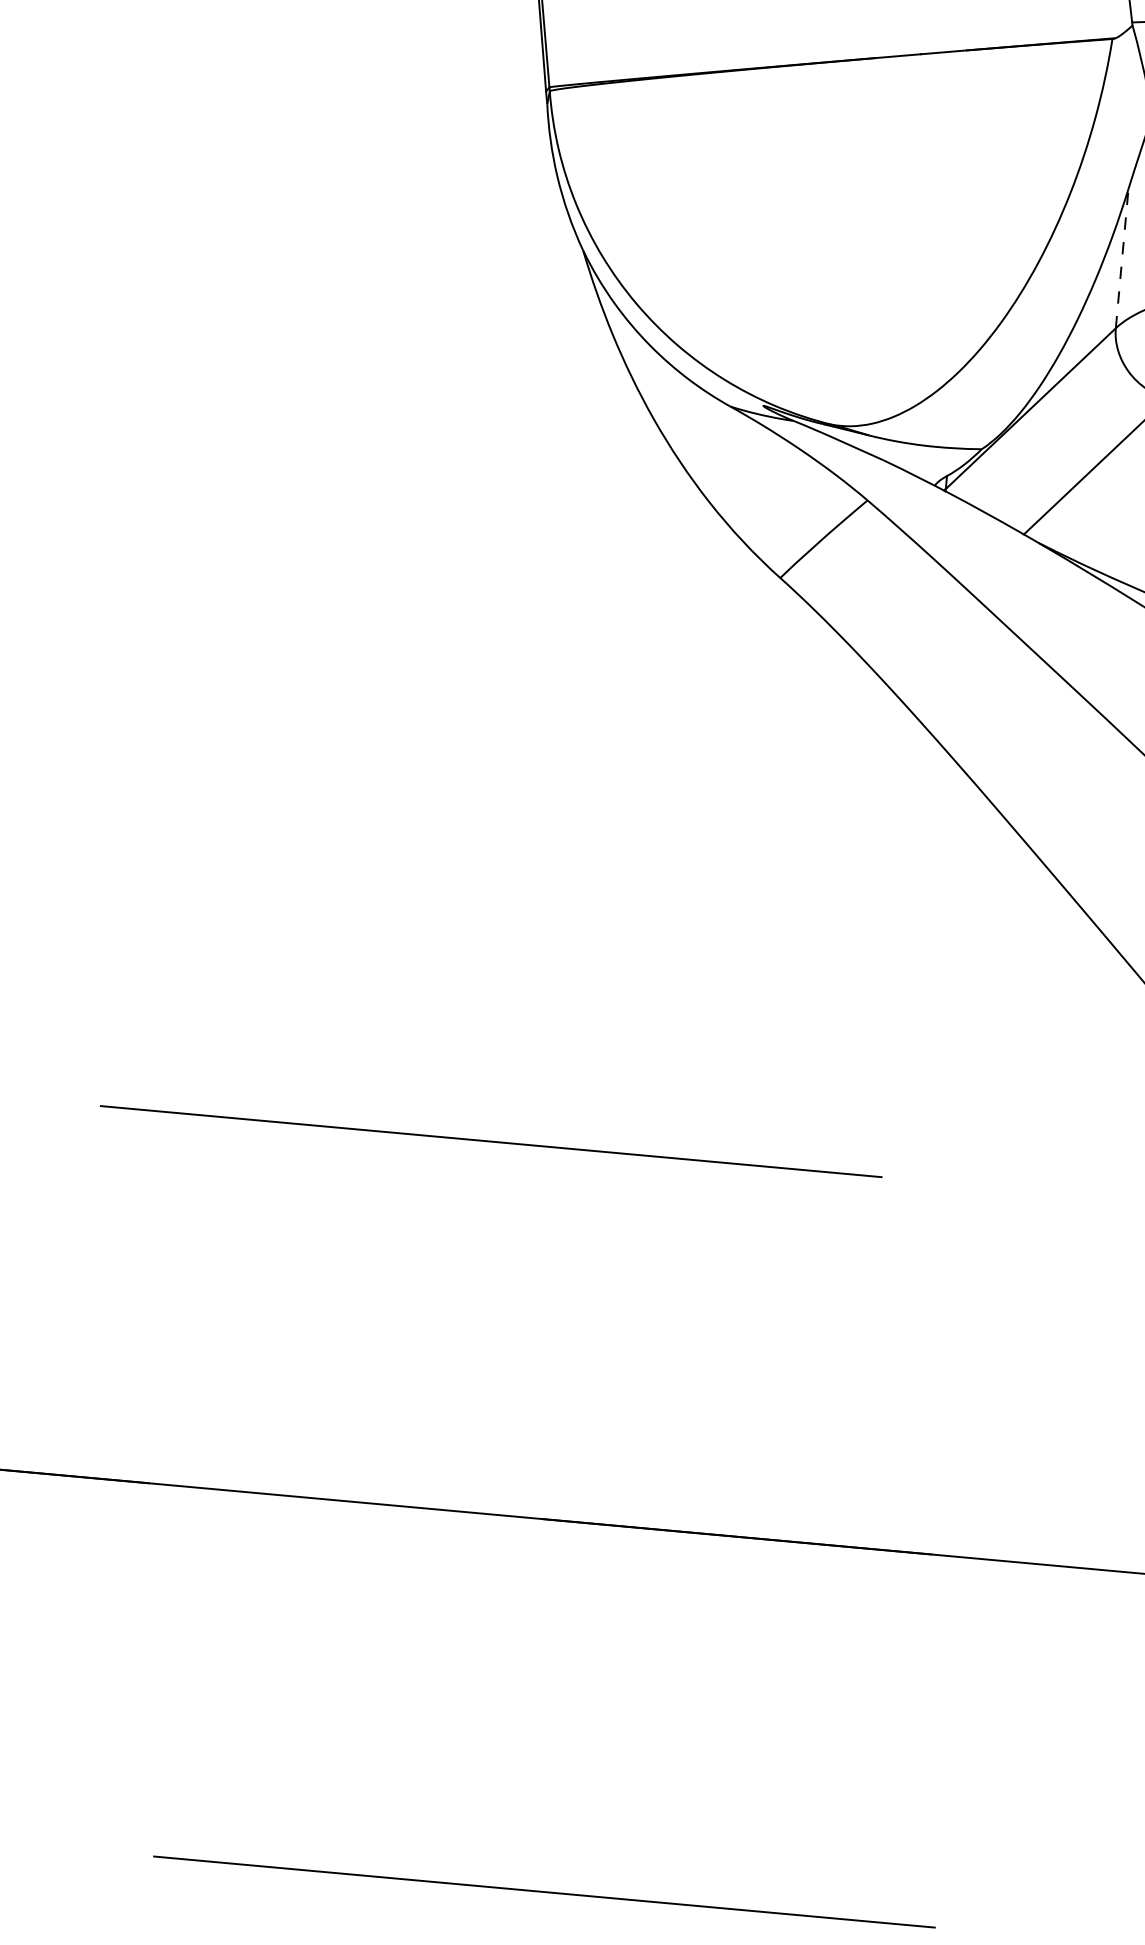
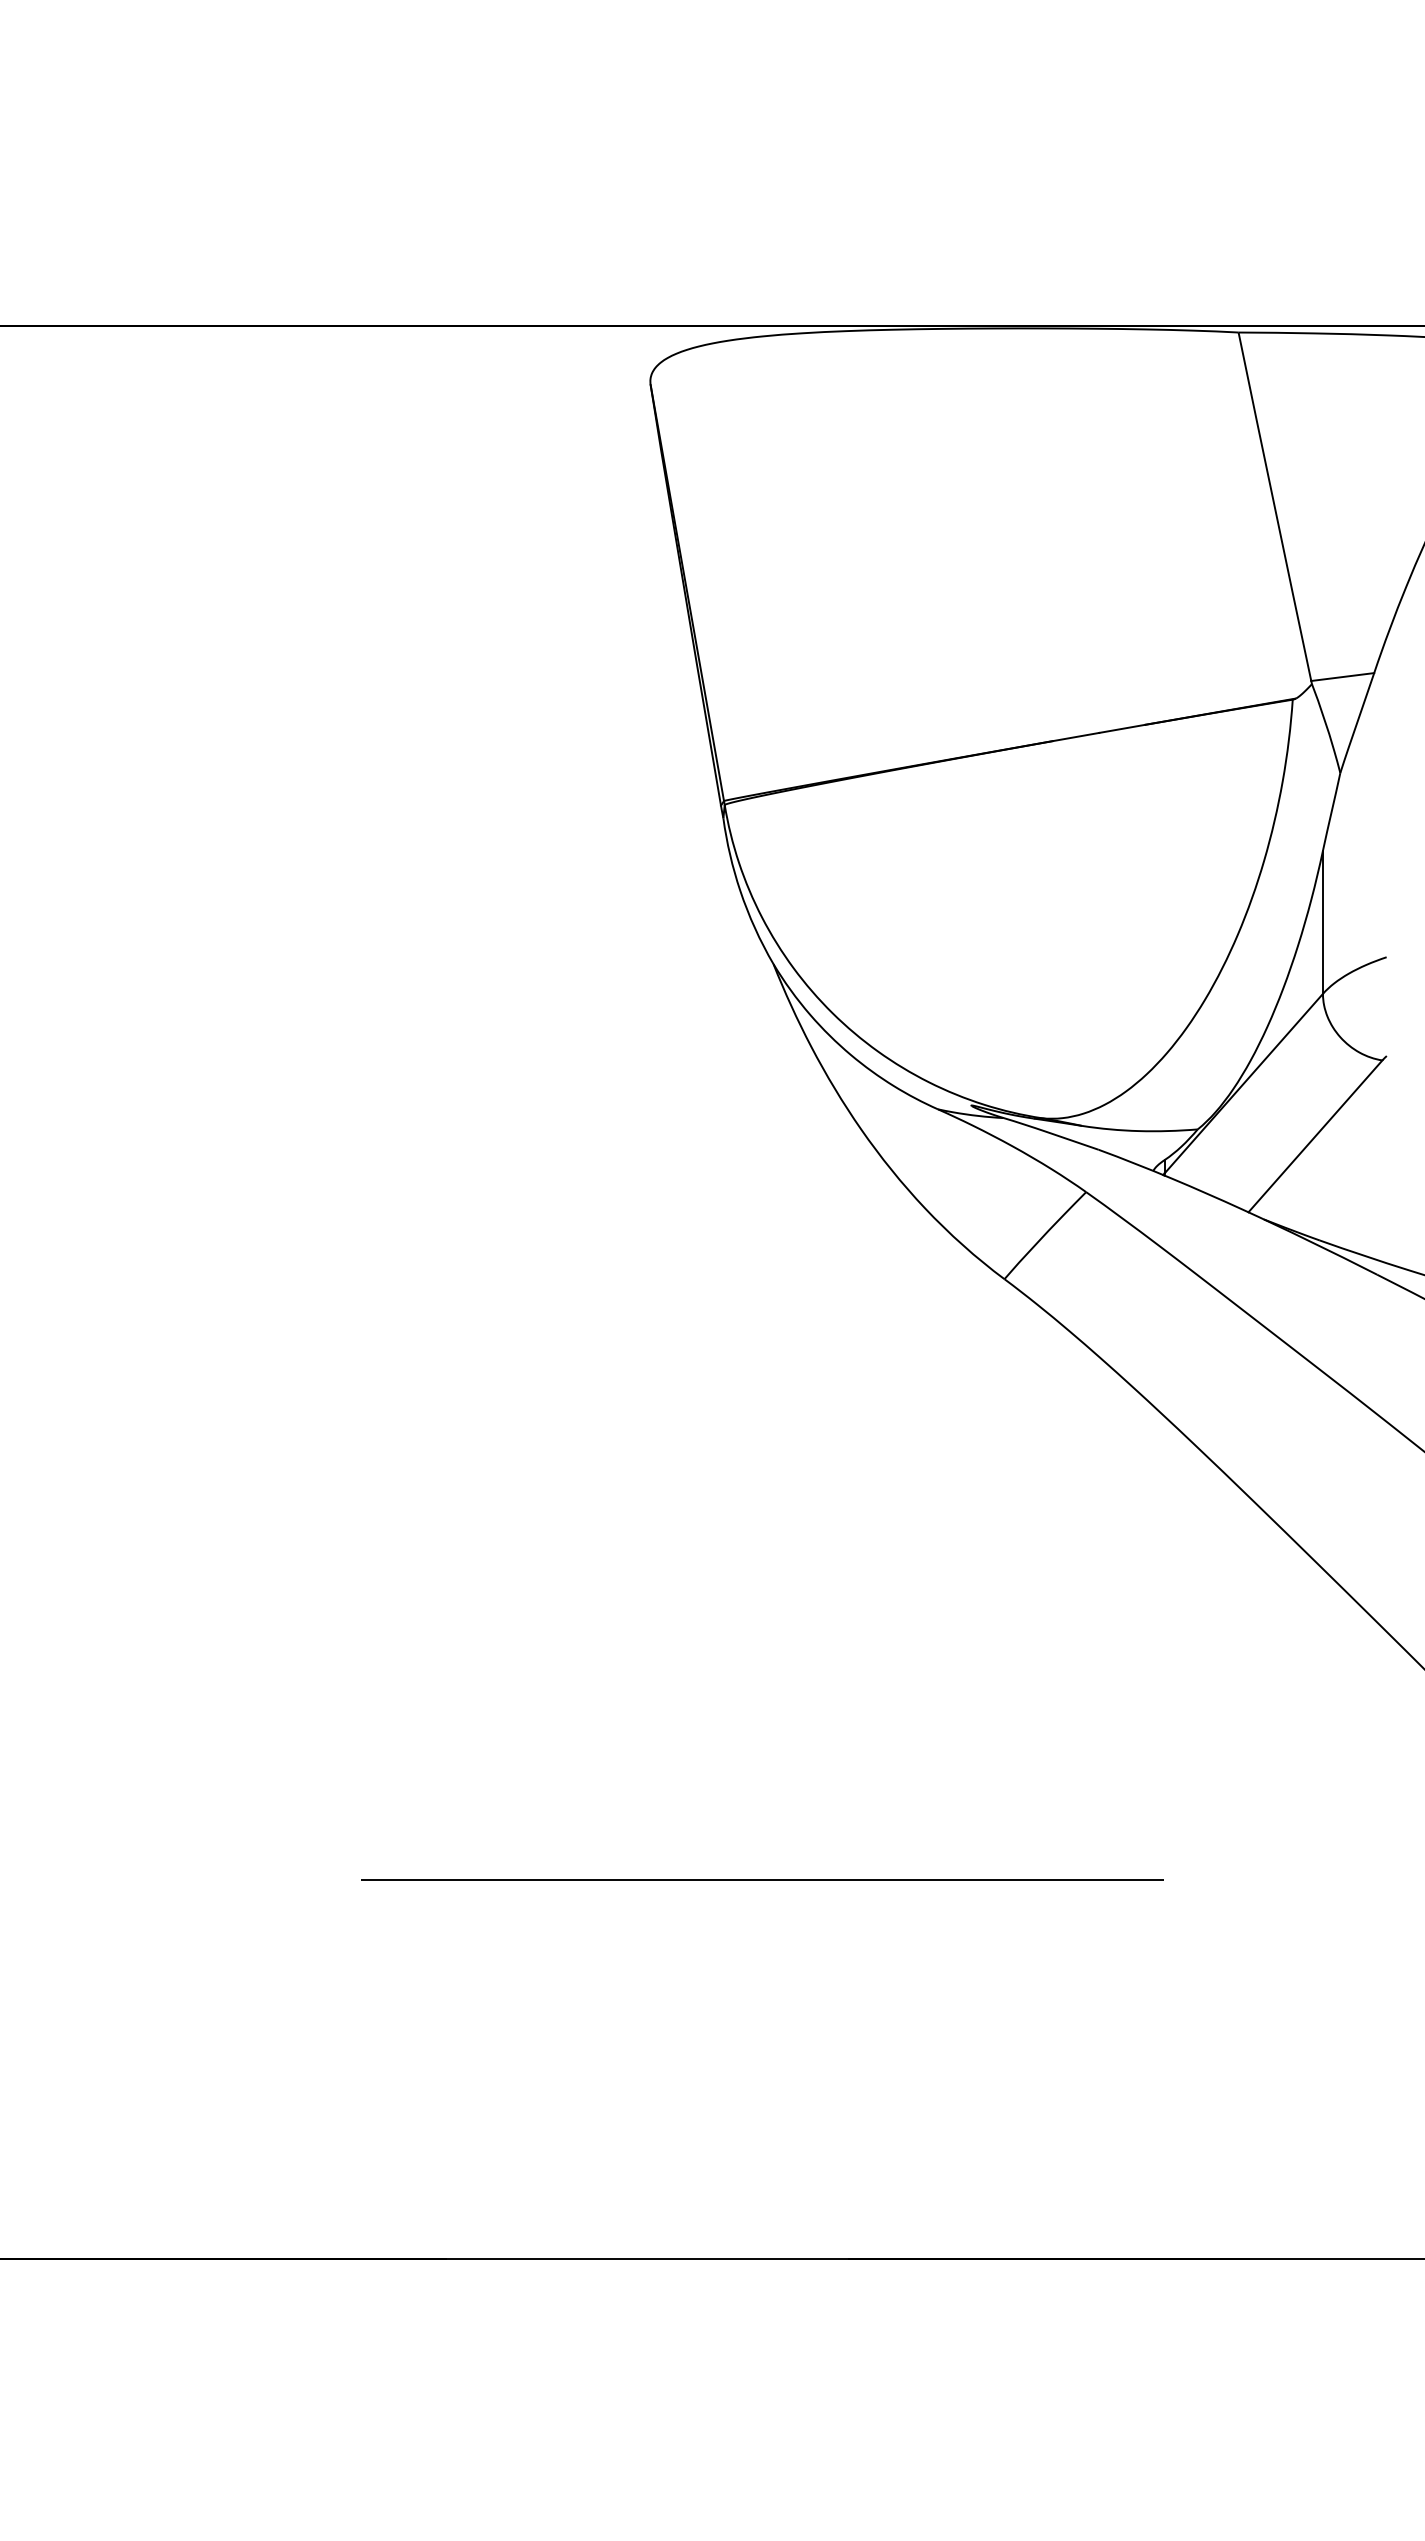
line: (1121, 258) -> (1322, 922), dashed -> solid

